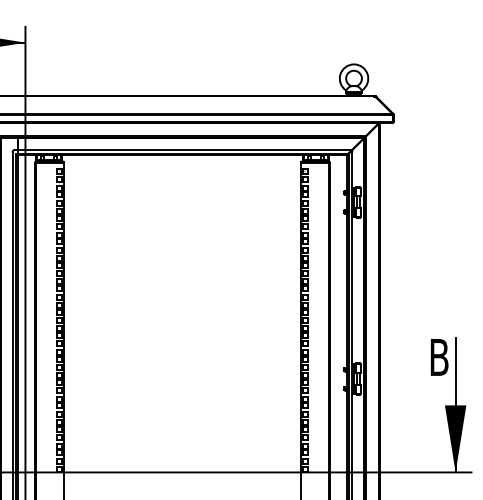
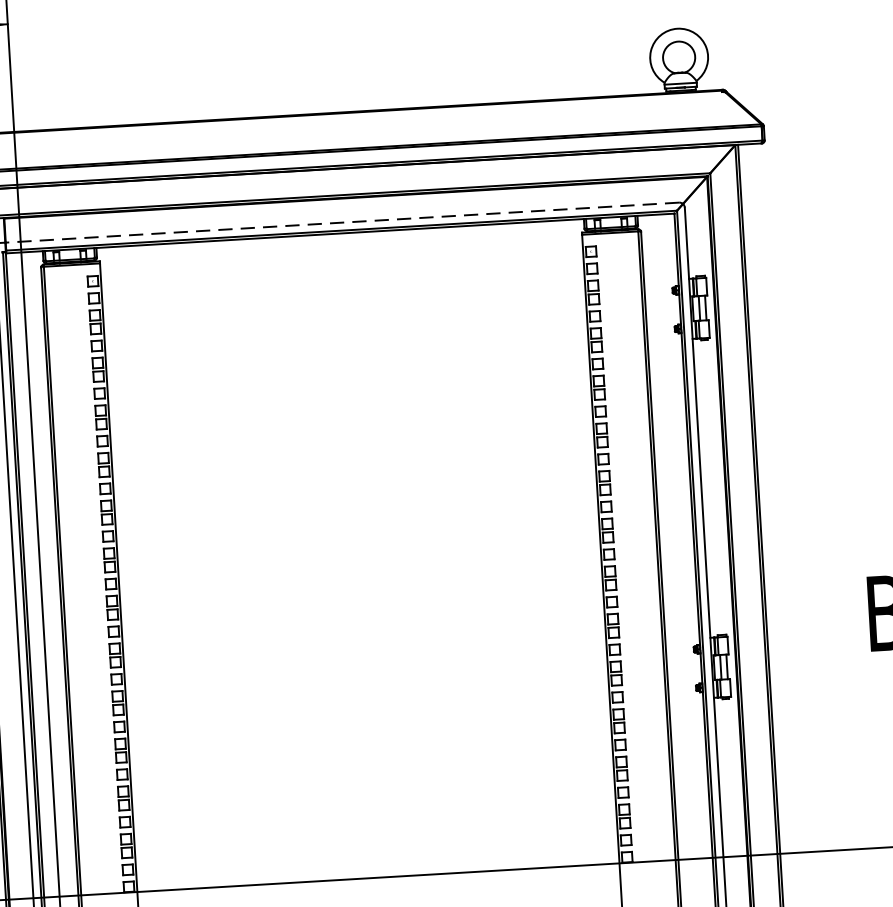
line: (183, 149) -> (341, 222), solid -> dashed

